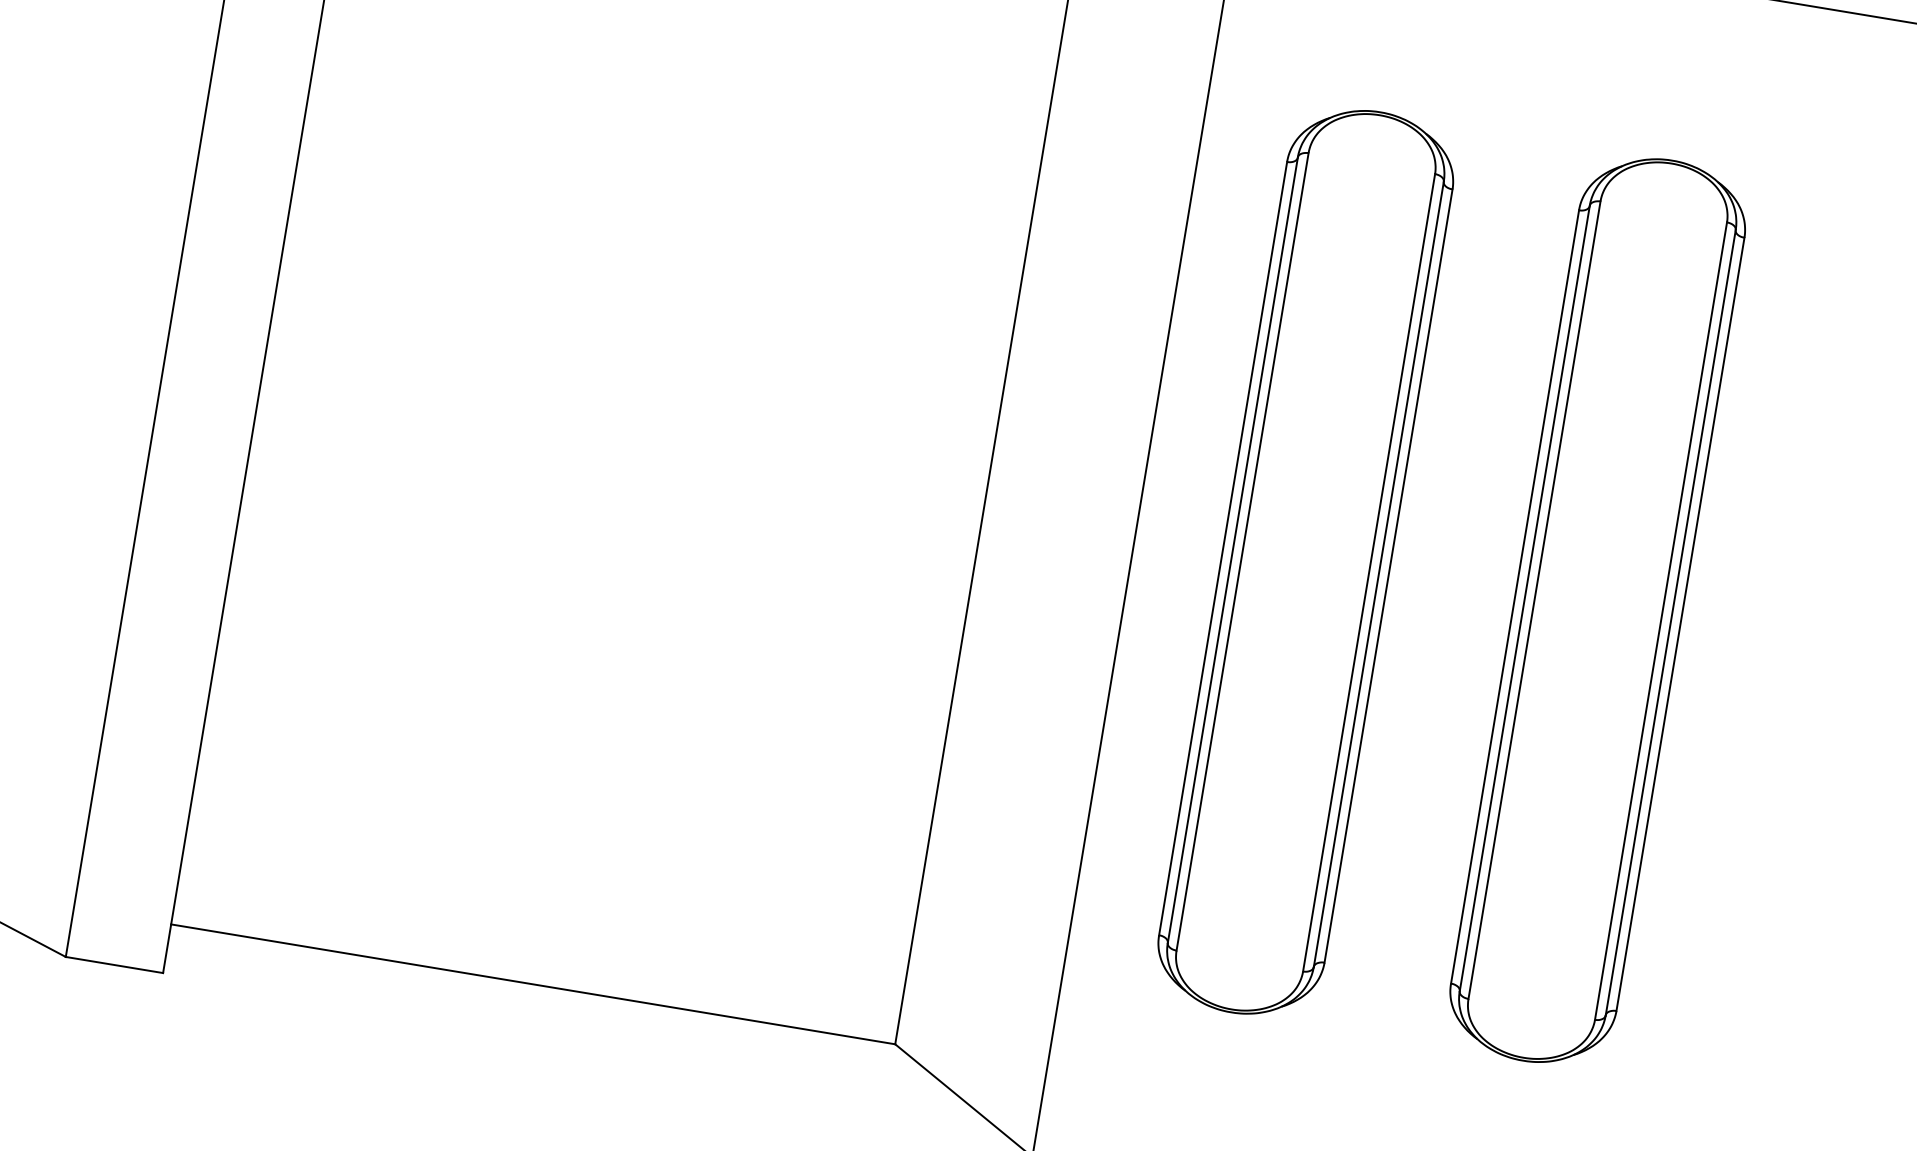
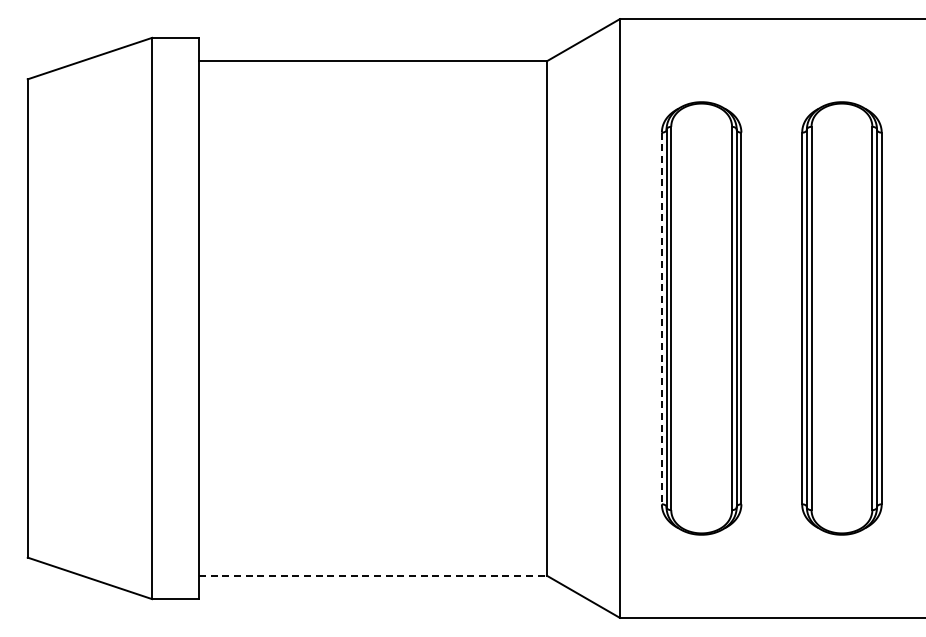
line: (1222, 548) -> (661, 318), solid -> dashed
line: (534, 984) -> (373, 575), solid -> dashed

